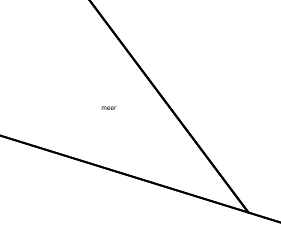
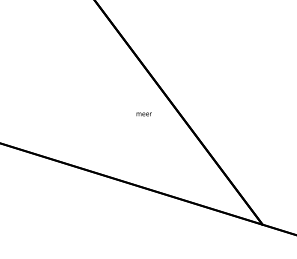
text: (108, 108) -> (143, 114), moved

